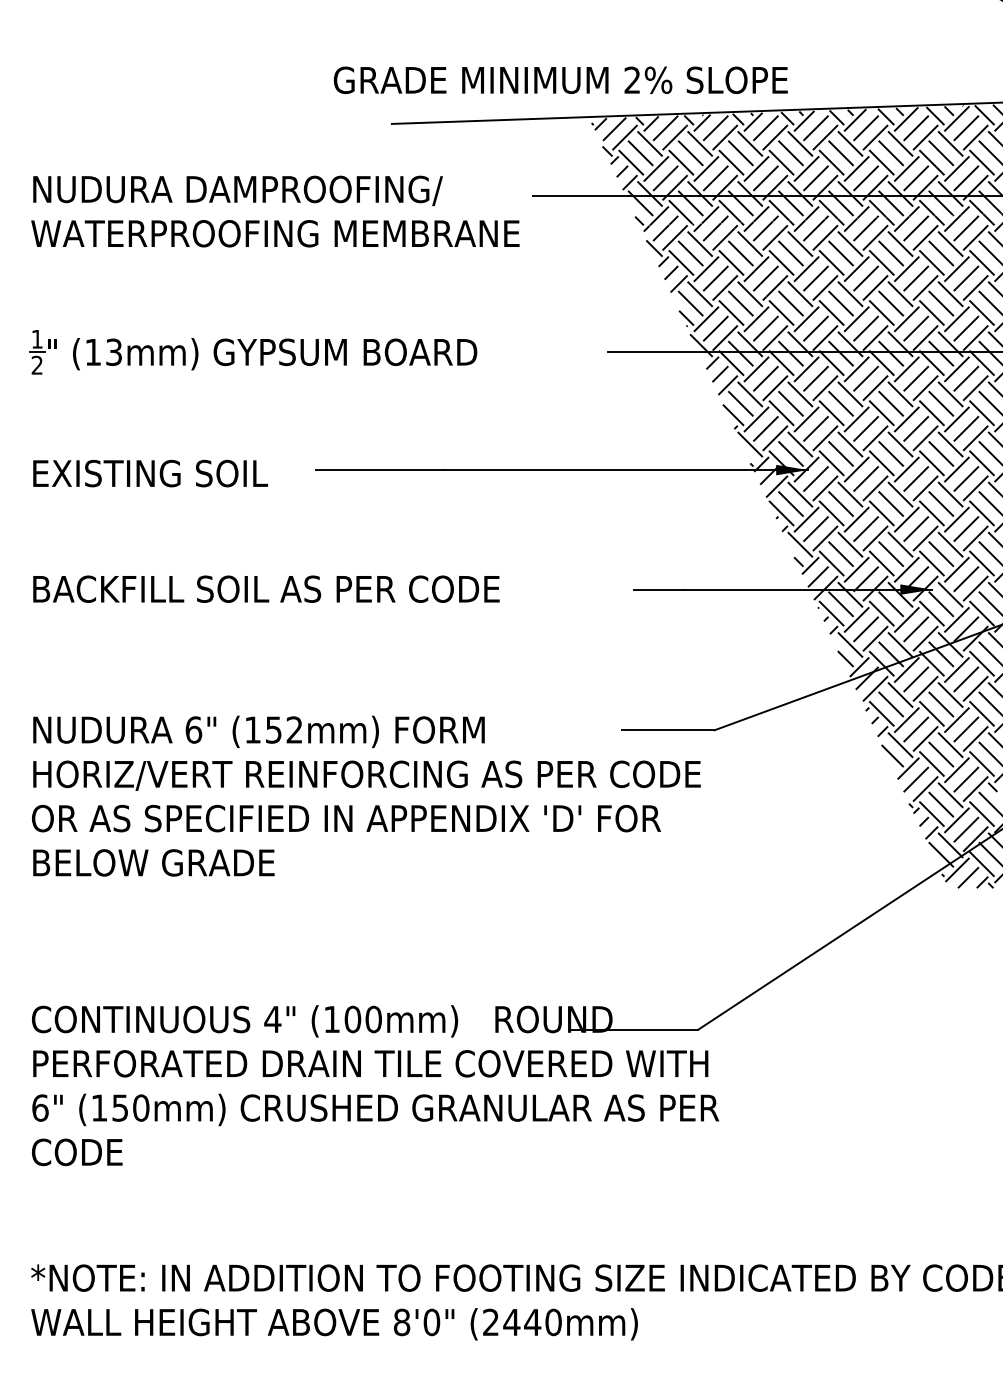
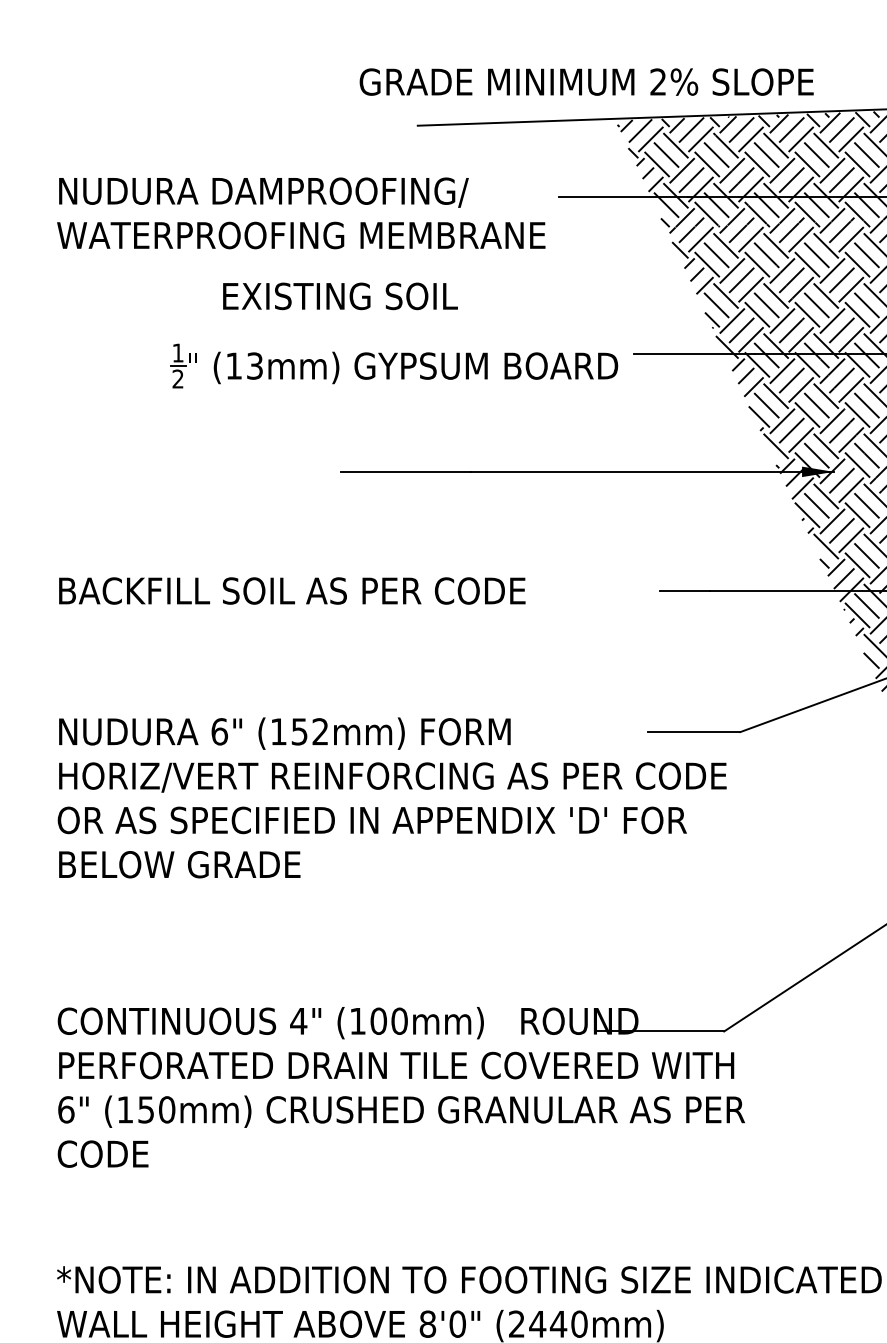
part: (253, 352) -> (394, 366), moved
text: (150, 473) -> (340, 296), moved

